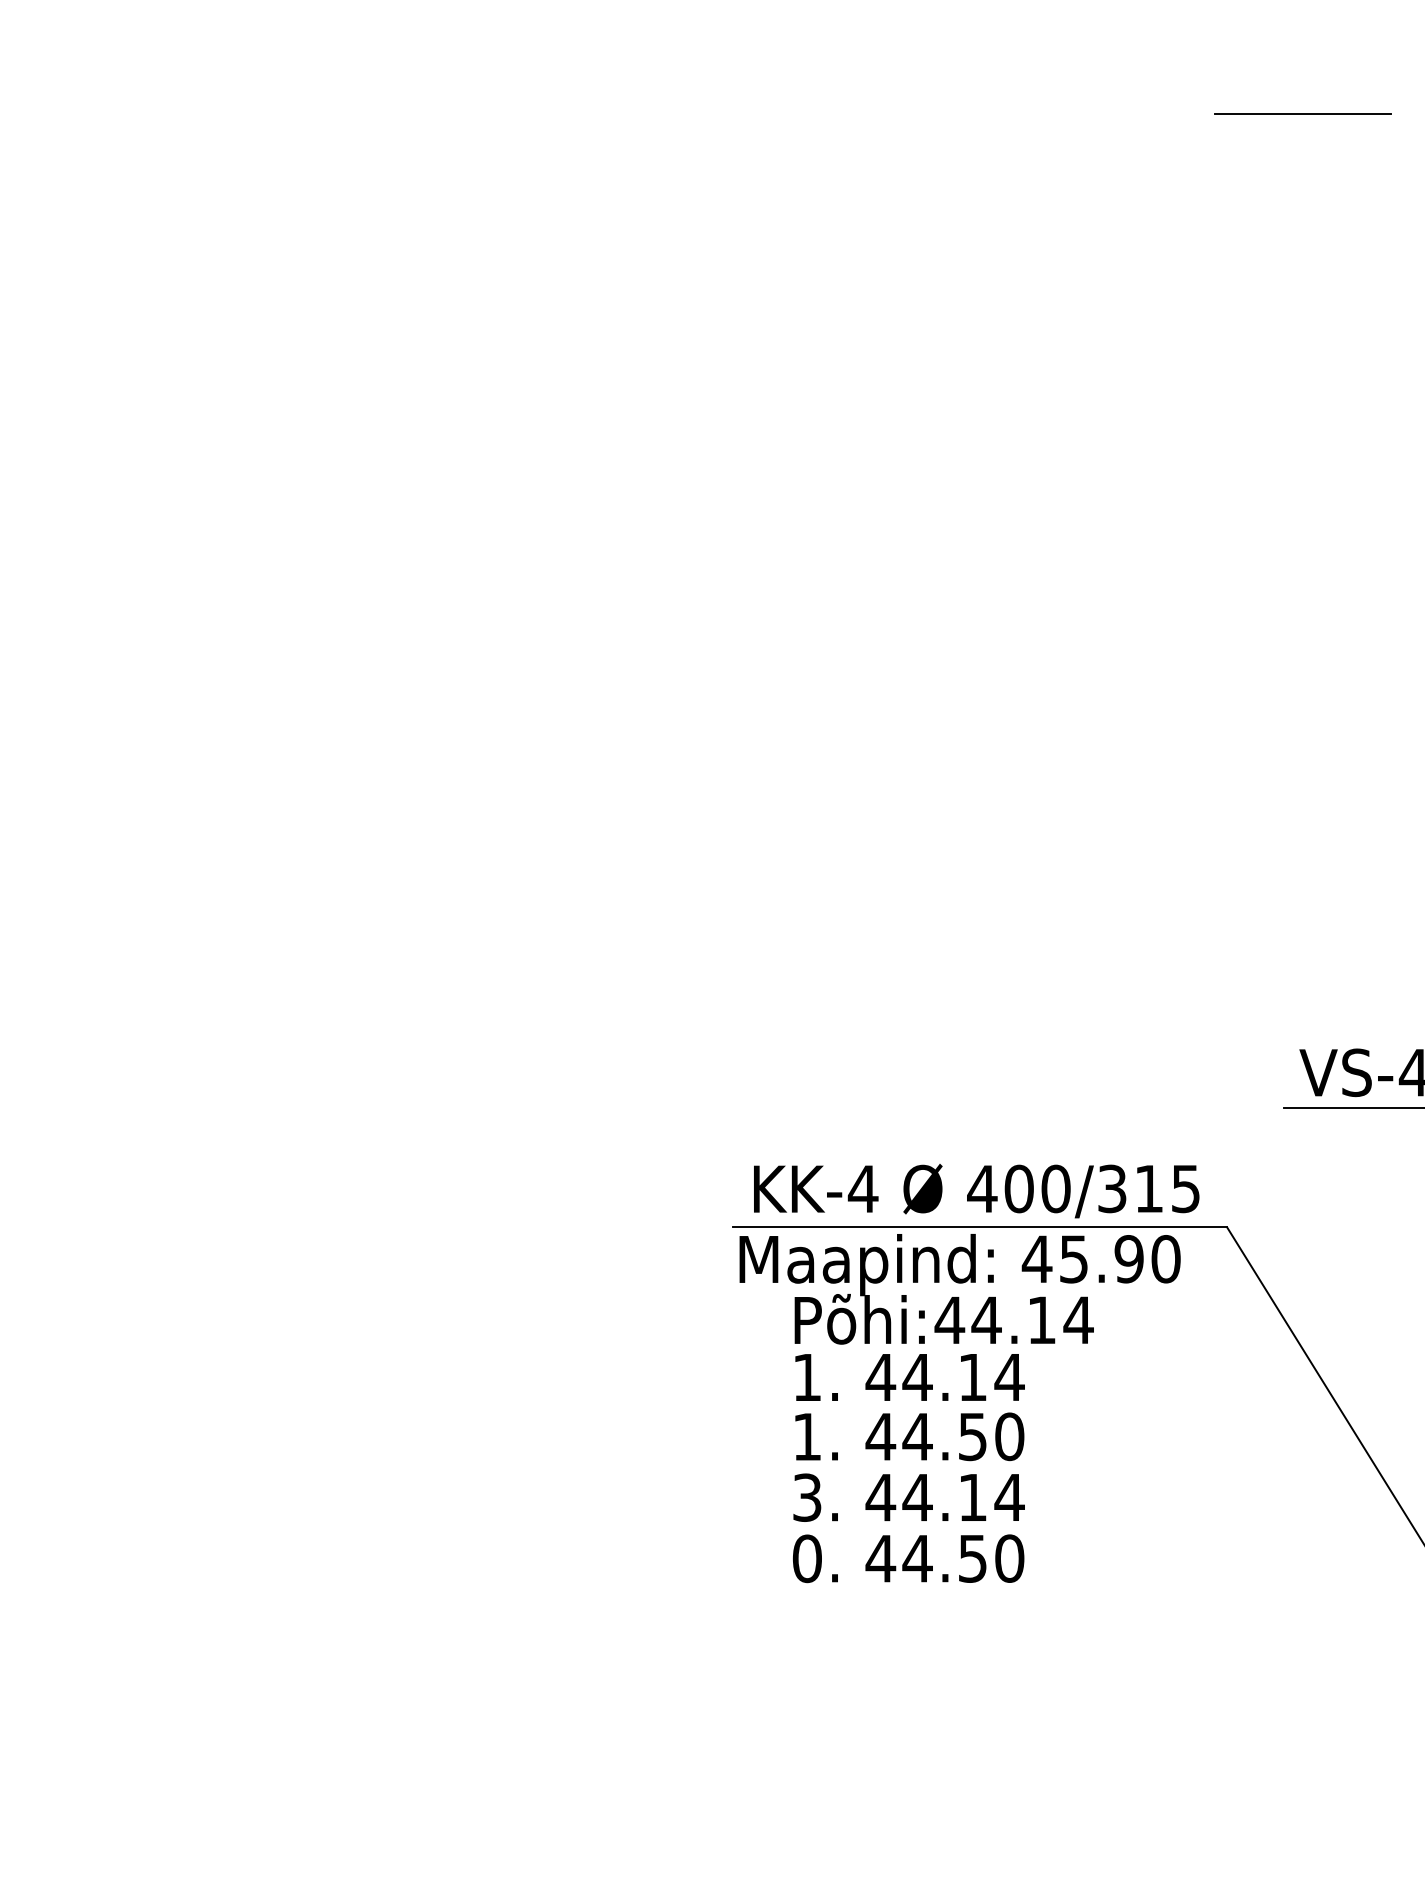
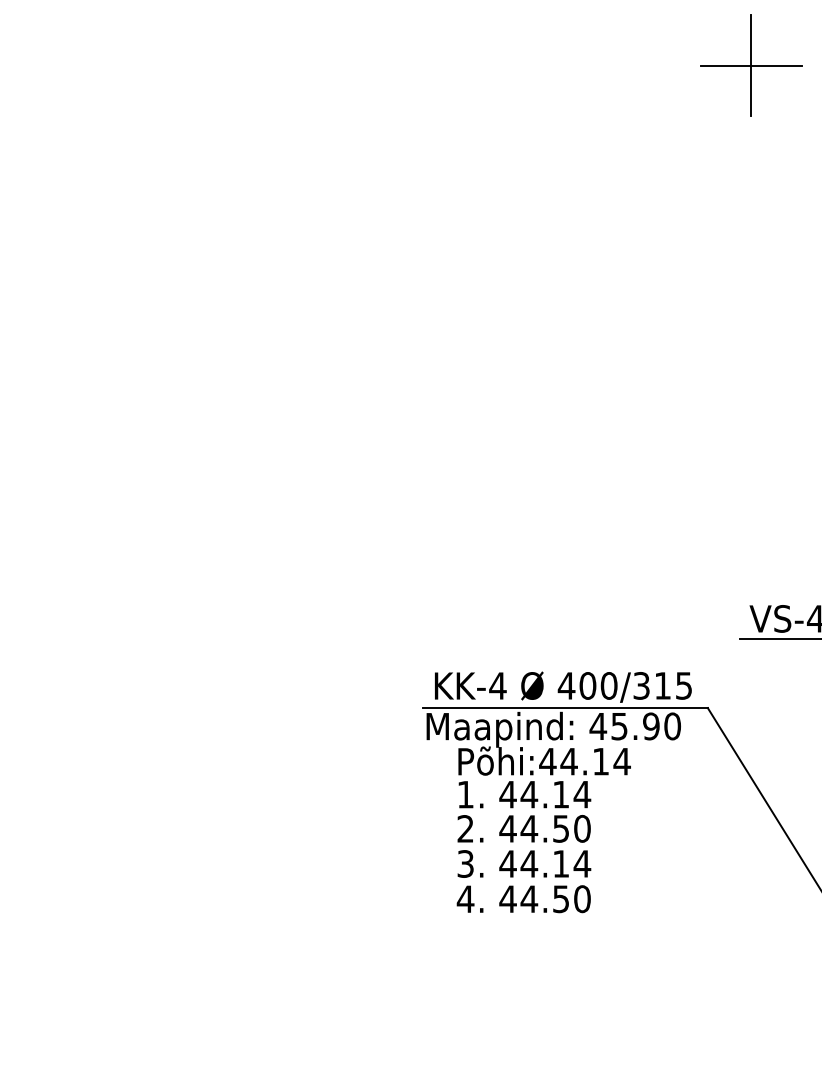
line: (1302, 113) -> (751, 65), added
text: (806, 1436) -> (465, 828), 1. -> 2.
text: (806, 1559) -> (465, 899), 0. -> 4.

